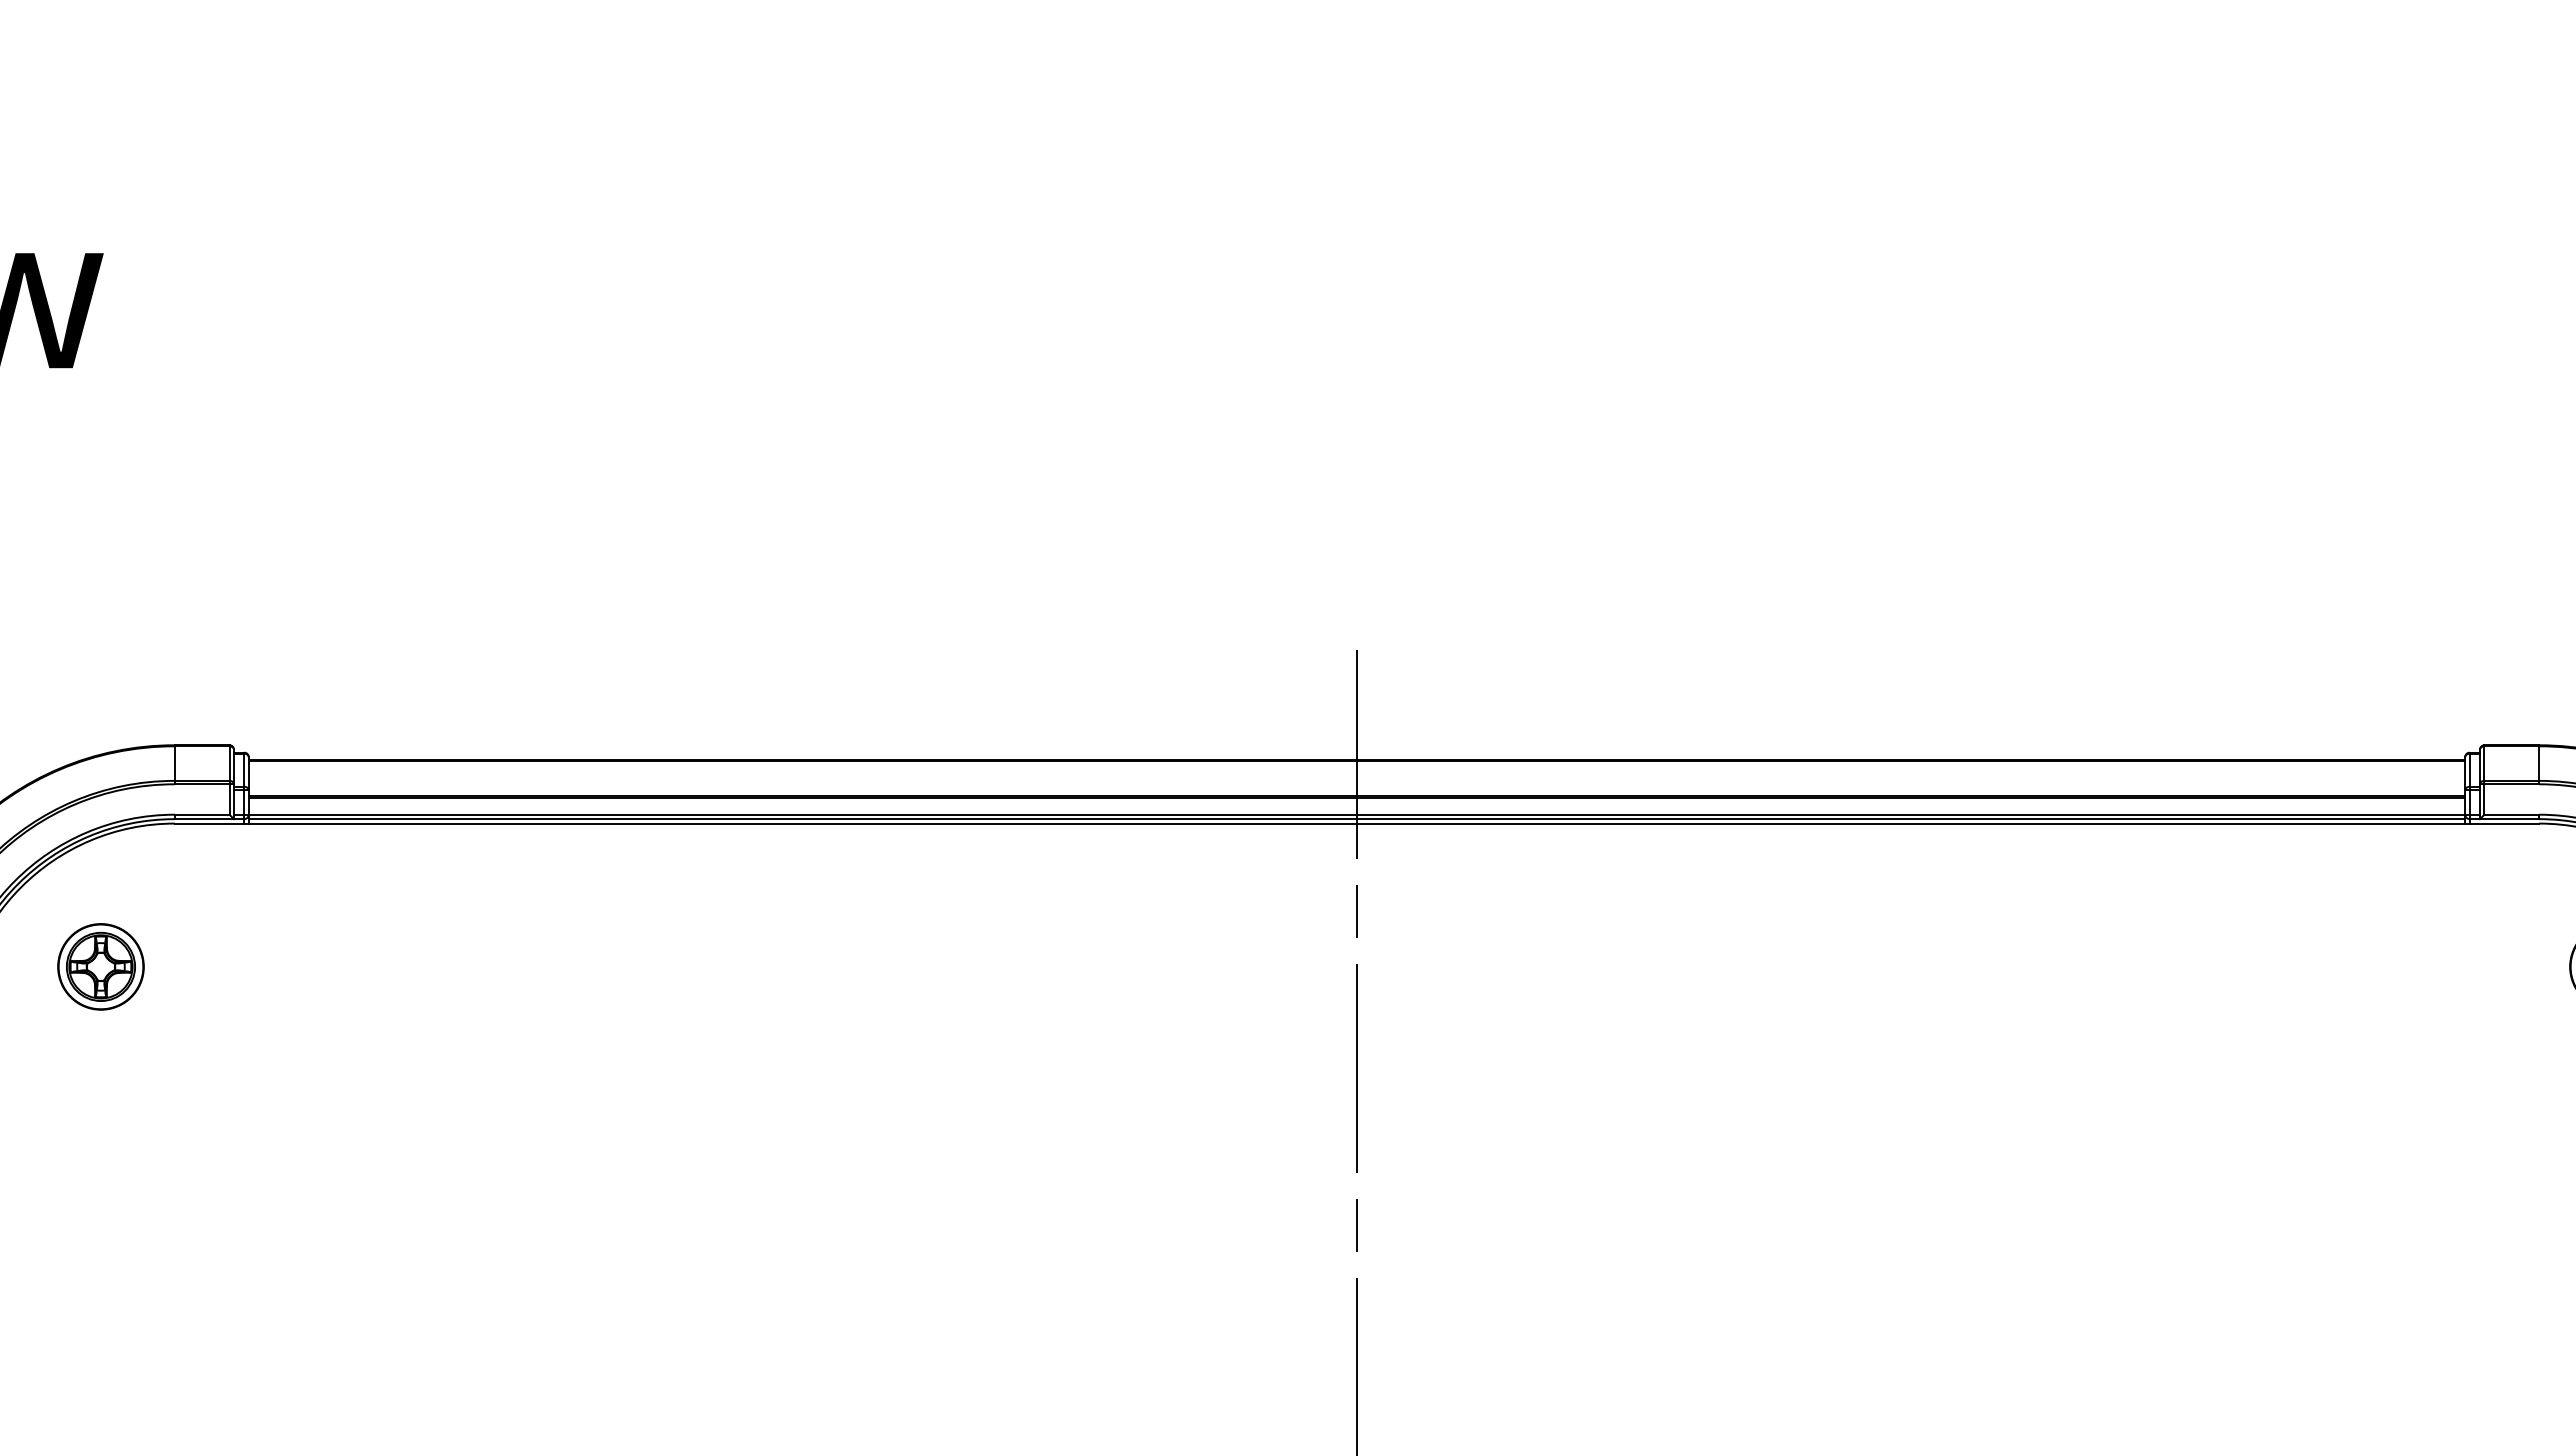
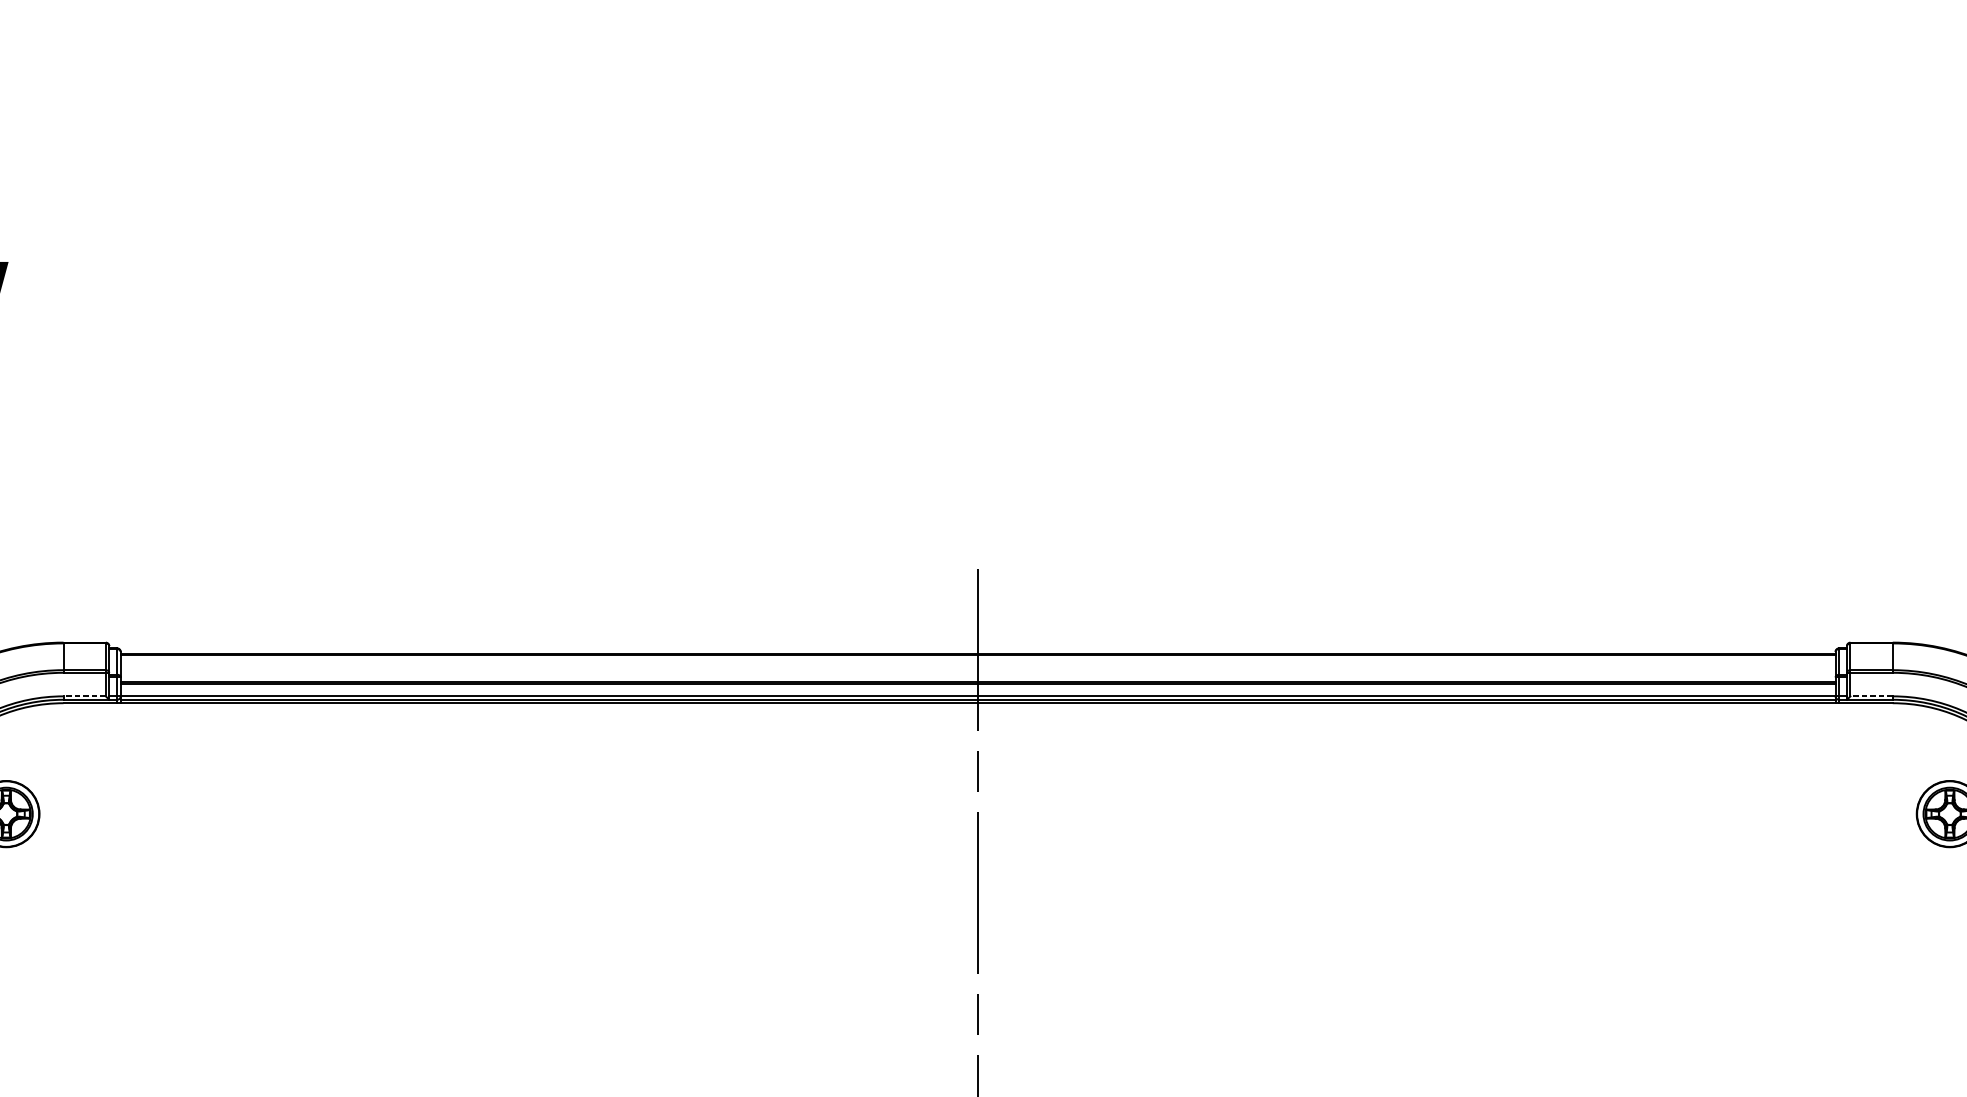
line: (201, 814) -> (84, 696), solid -> dashed
line: (2511, 814) -> (1871, 696), solid -> dashed

